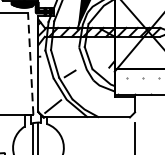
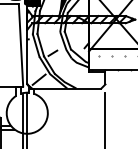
line: (30, 63) -> (20, 44), dashed -> solid

